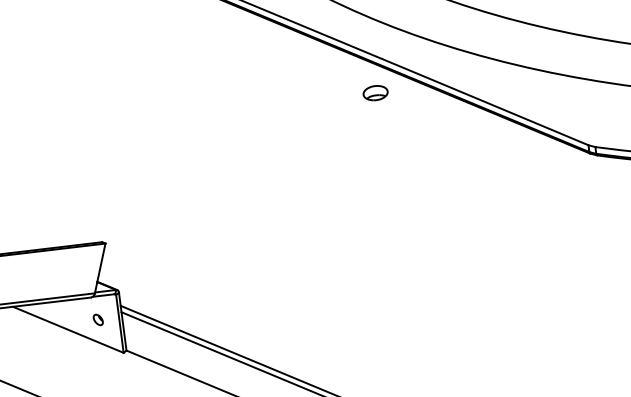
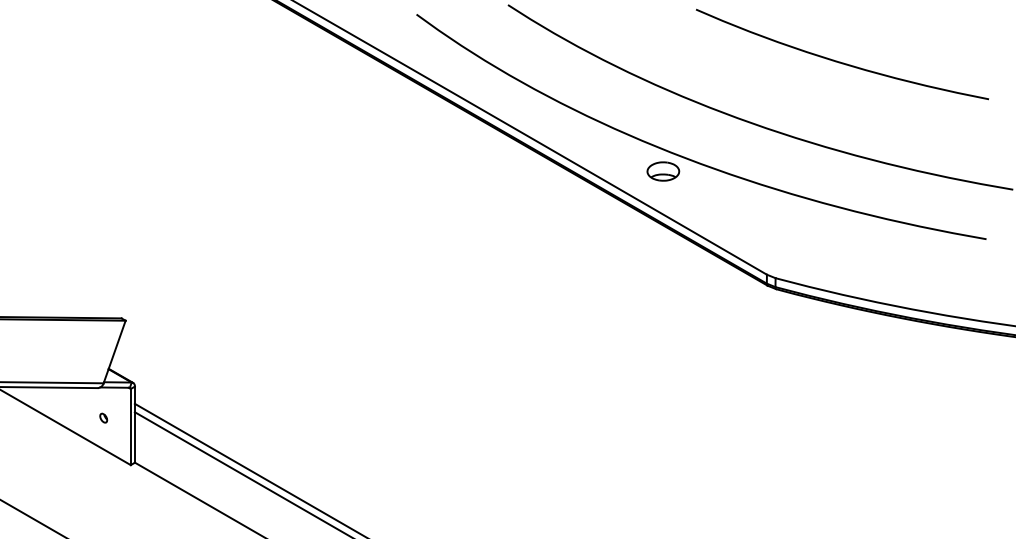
part: (375, 93) -> (663, 171), moved
part: (98, 319) -> (103, 417), size x0.62

